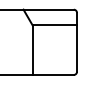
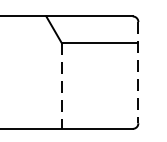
line: (77, 42) -> (139, 72), solid -> dashed
line: (32, 50) -> (61, 86), solid -> dashed

